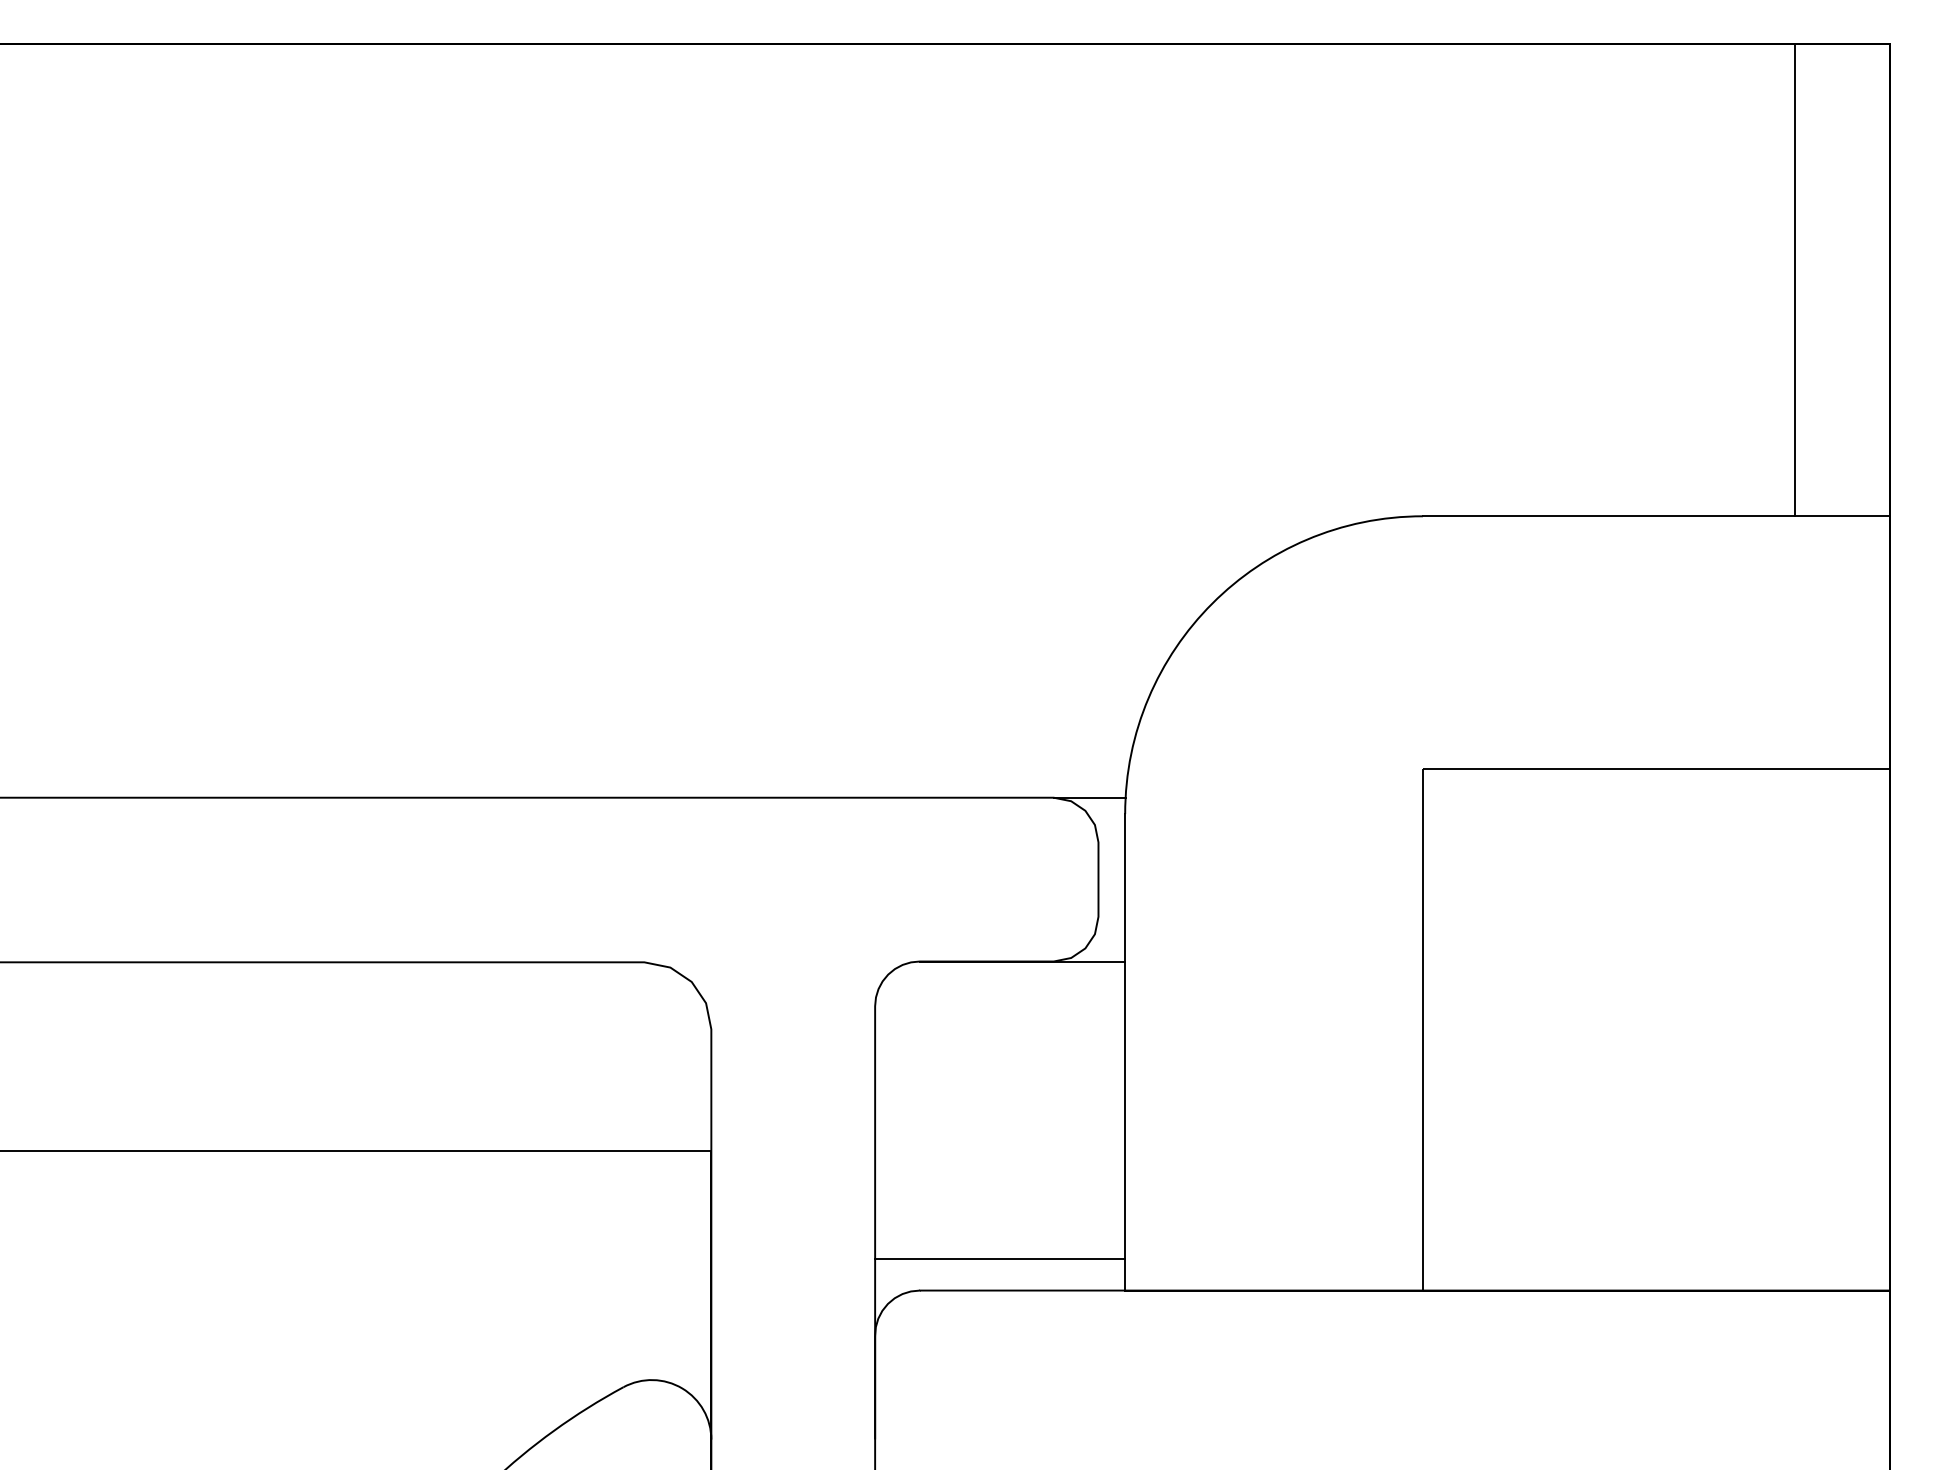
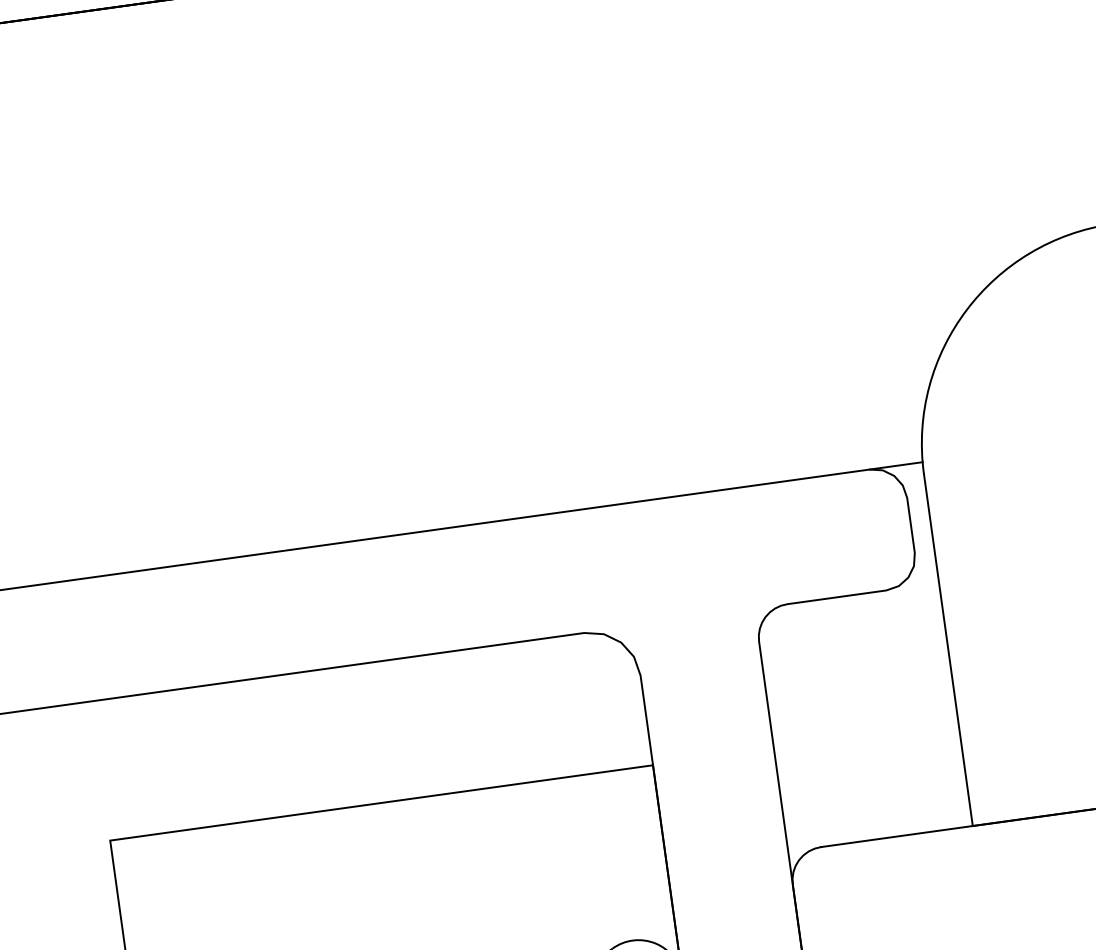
line: (1022, 961) -> (863, 593), removed
line: (1000, 1259) -> (877, 815), removed

